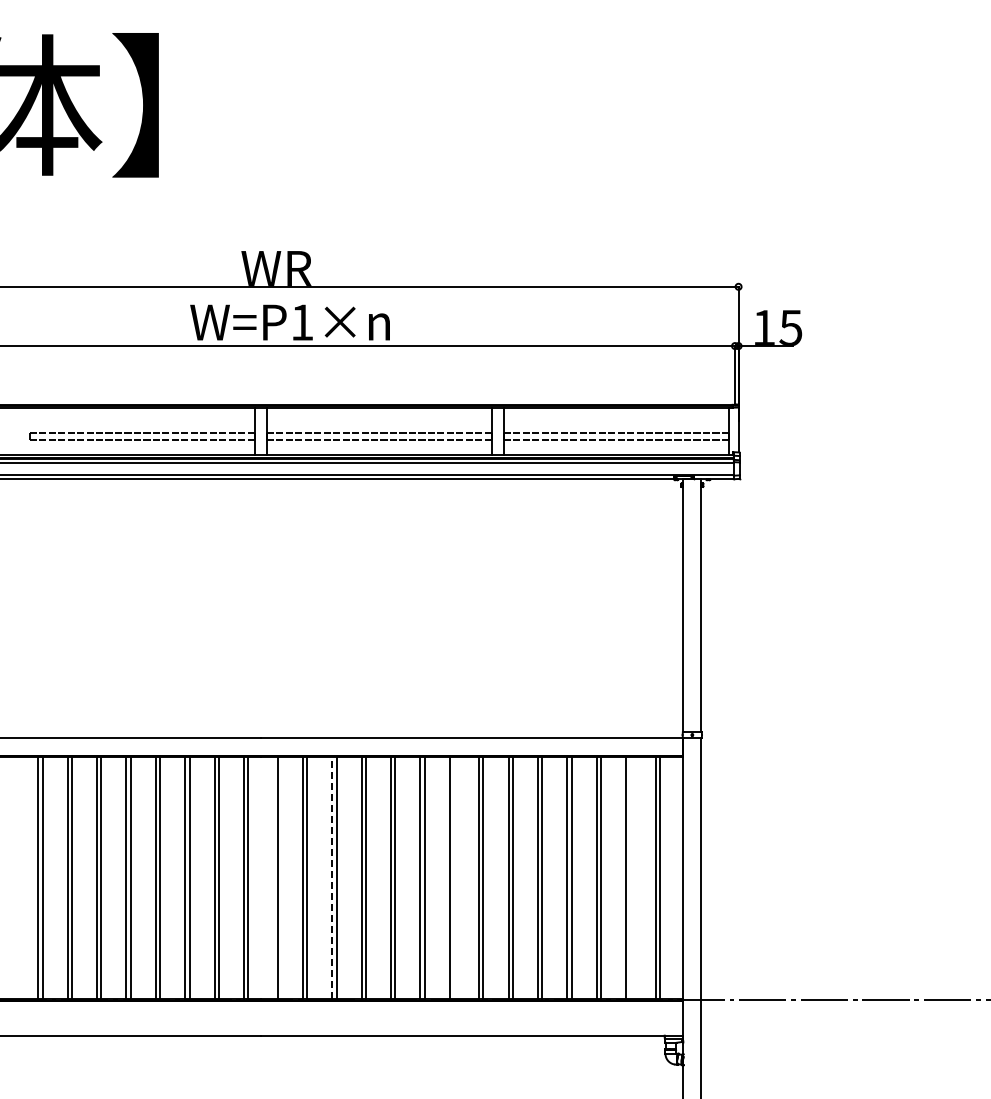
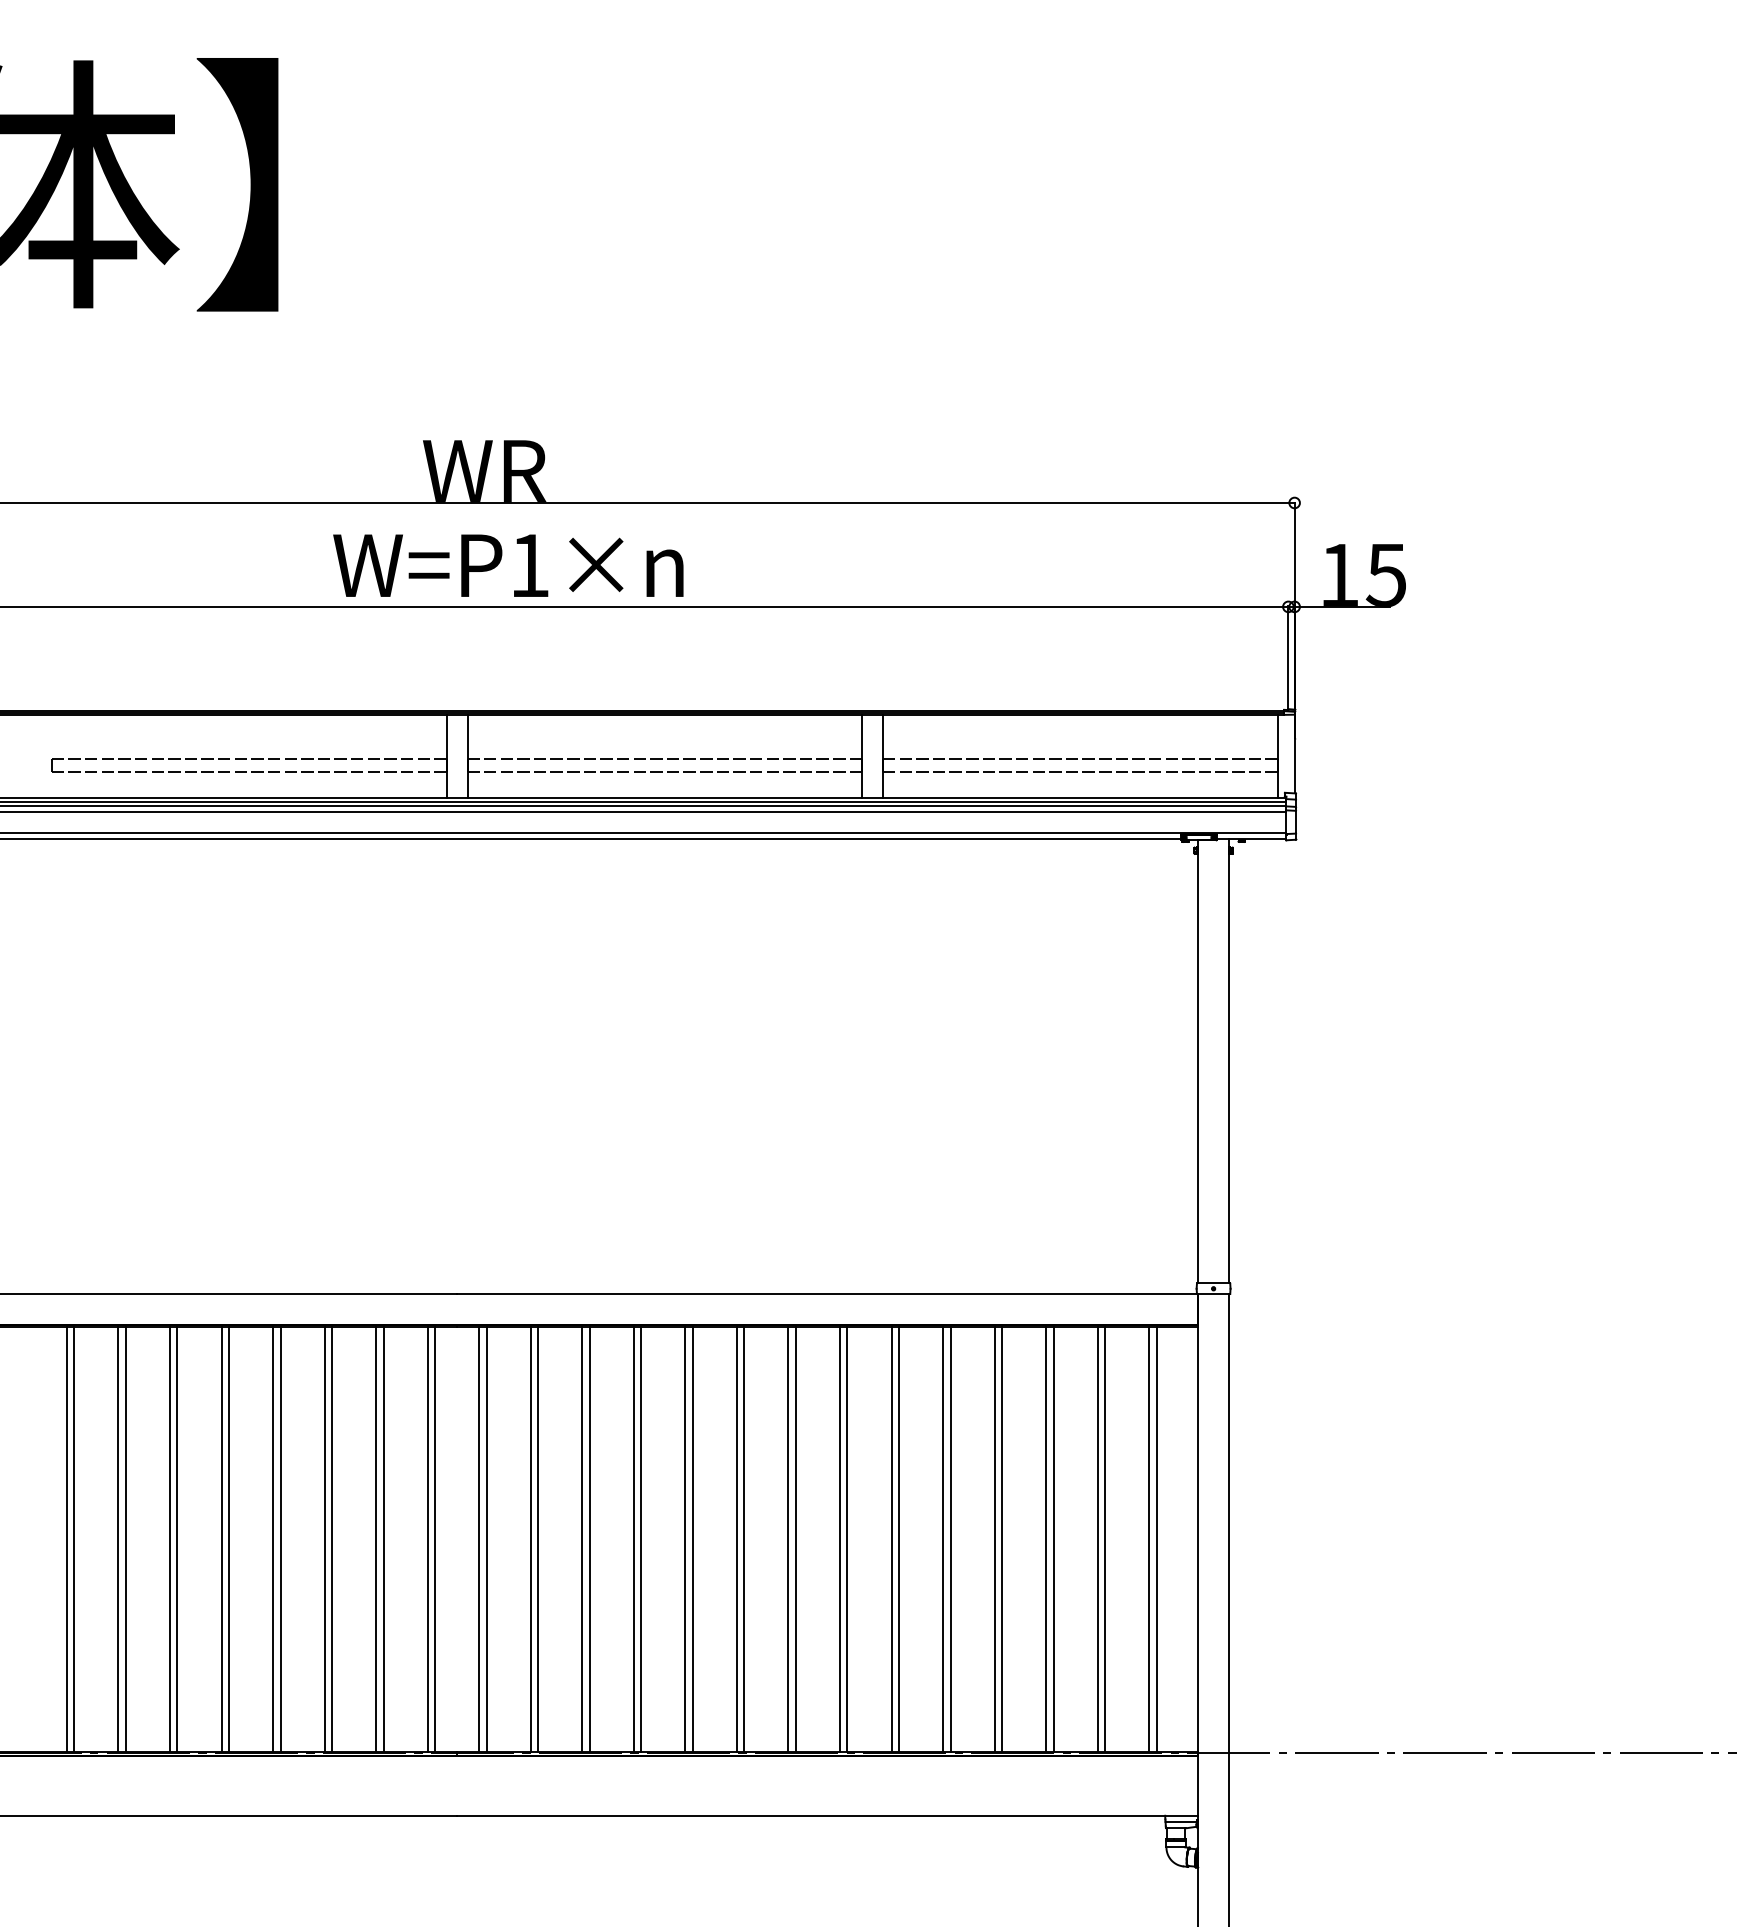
line: (273, 877) -> (479, 1538), added
line: (332, 877) -> (582, 1538), dashed -> solid
line: (454, 877) -> (796, 1538), added
line: (630, 877) -> (1105, 1538), added

